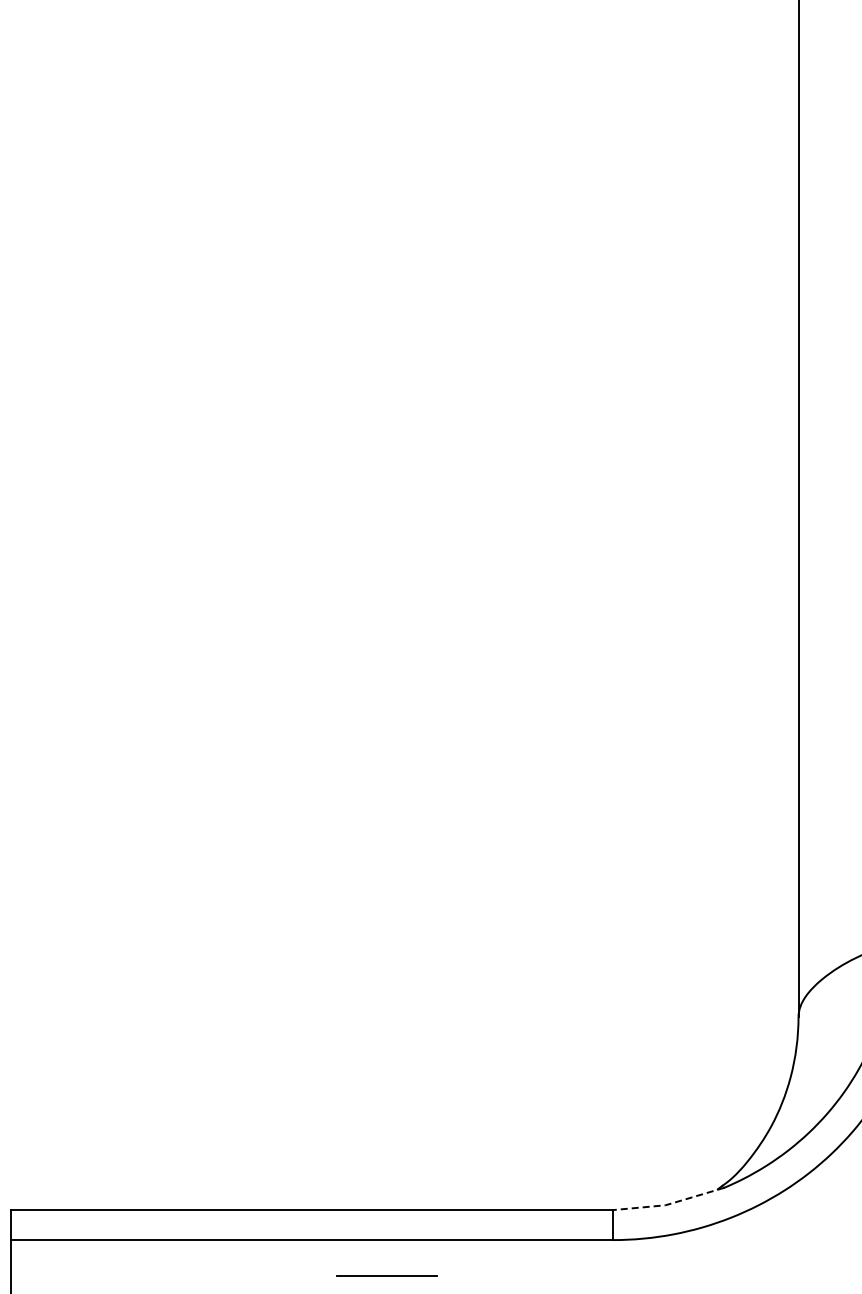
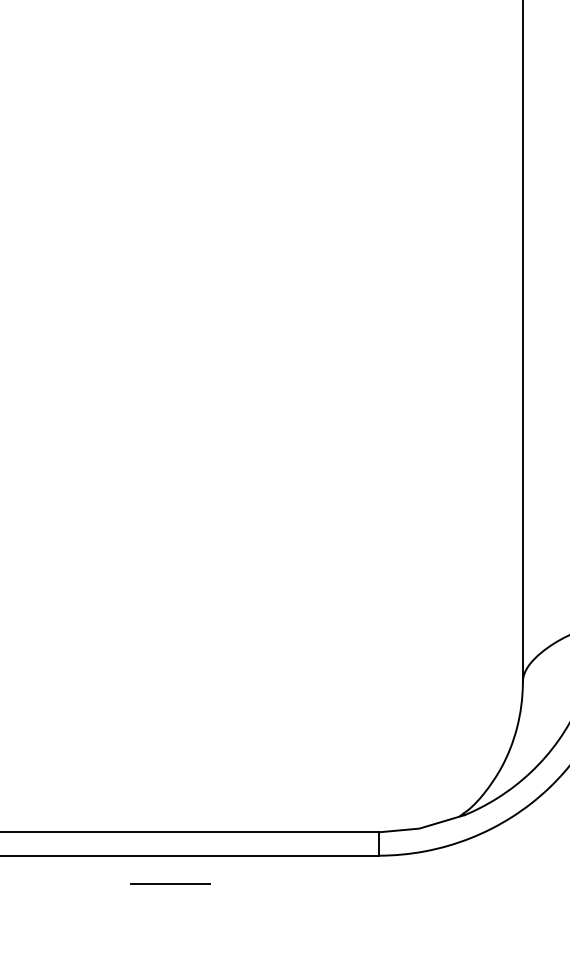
line: (669, 1204) -> (422, 827), dashed -> solid
line: (386, 1275) -> (170, 883), moved

